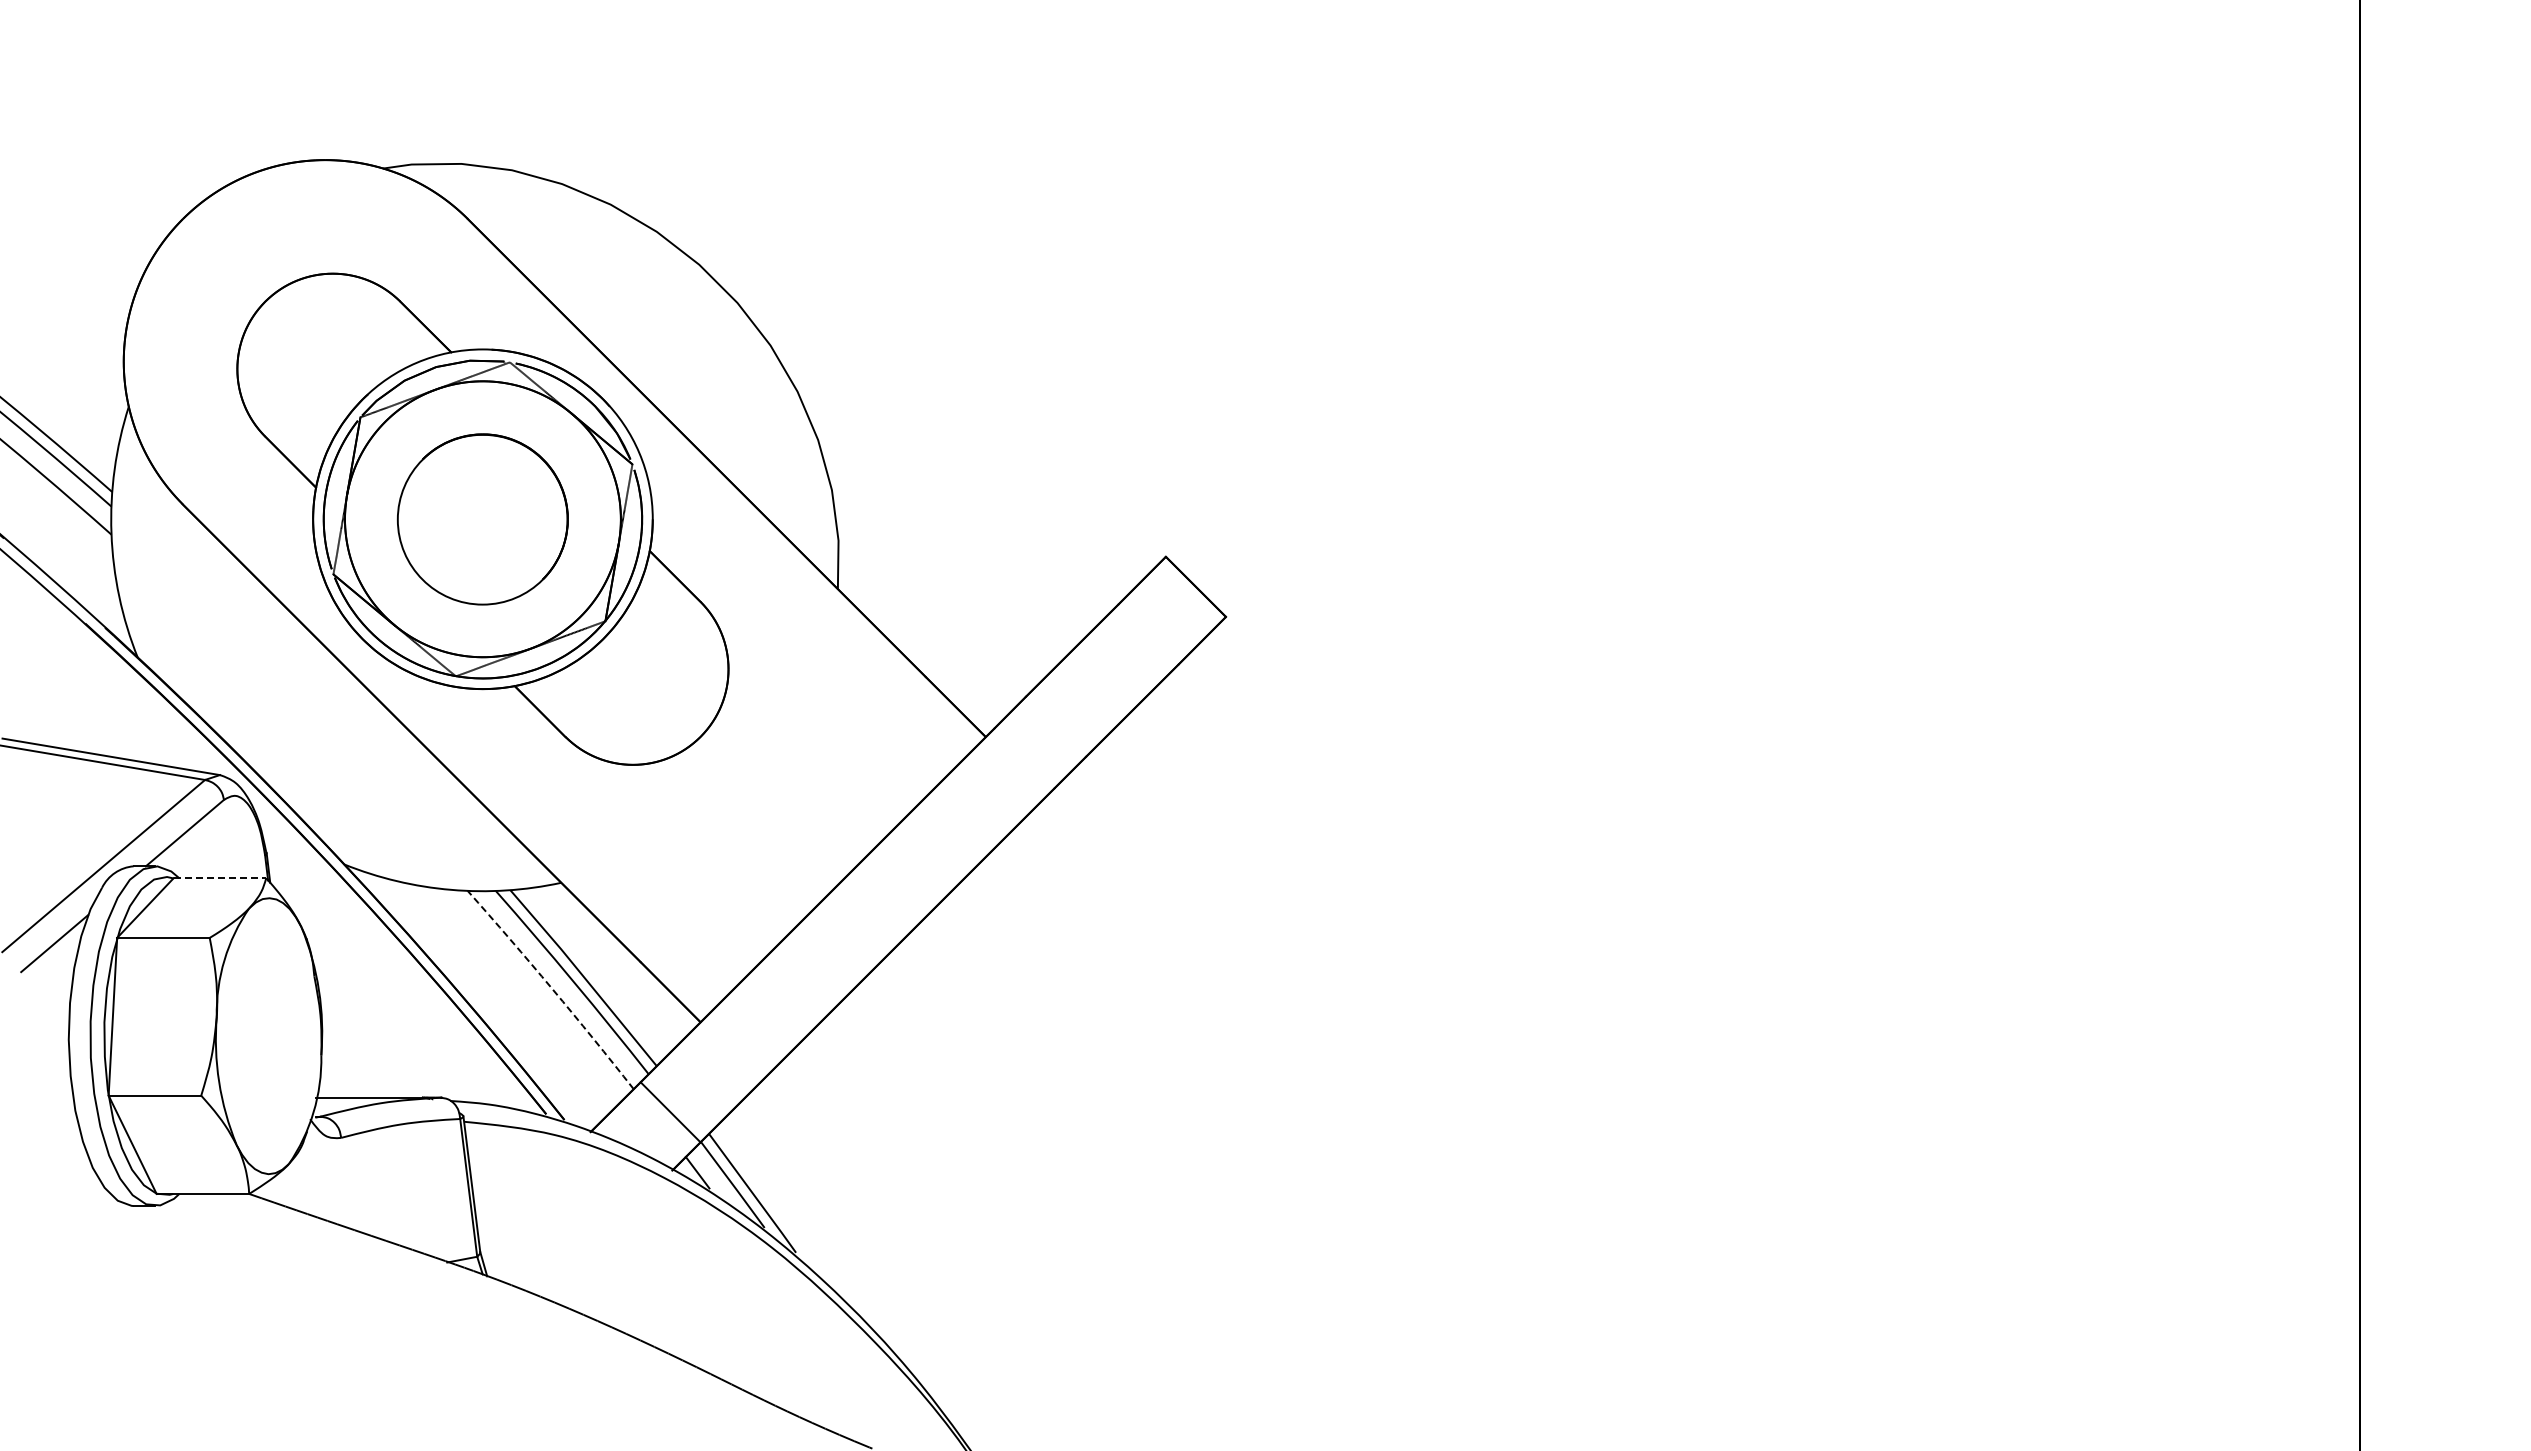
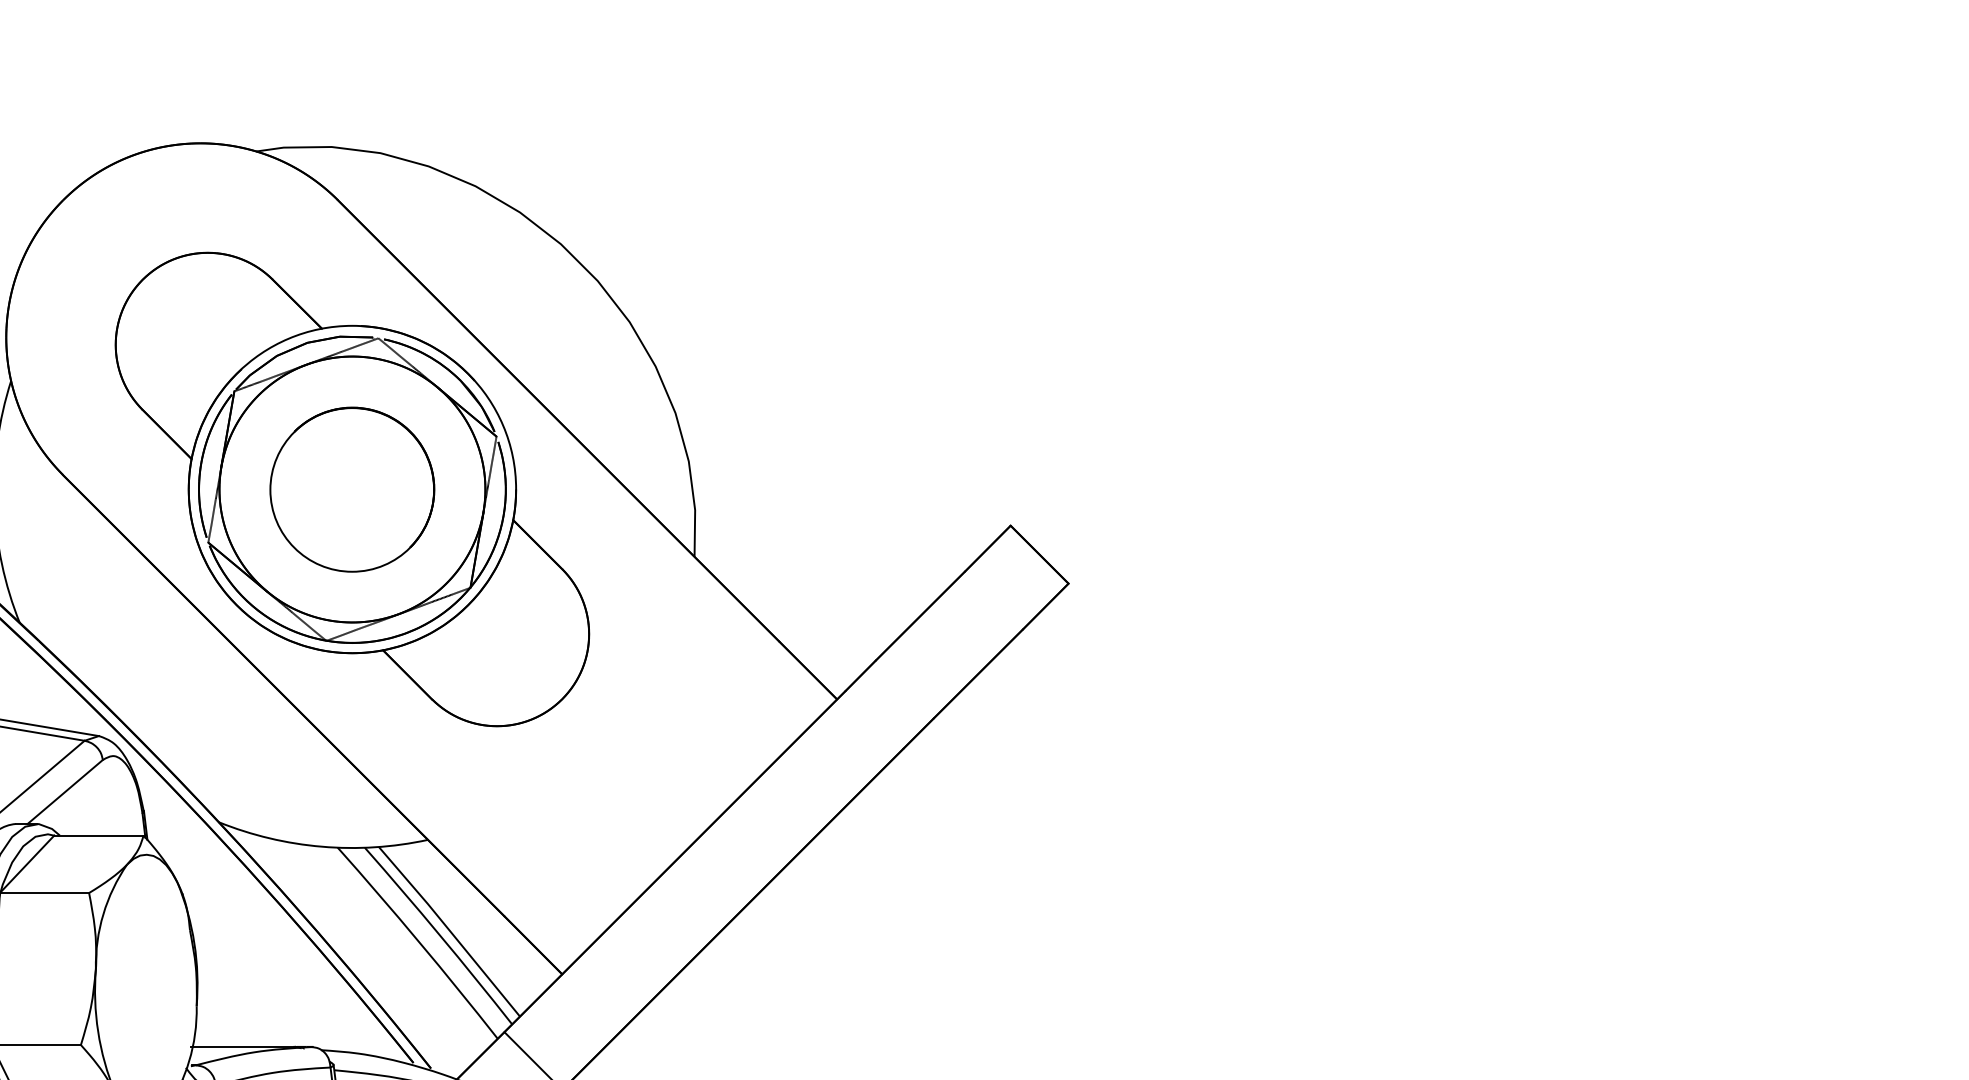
line: (220, 878) -> (99, 835), dashed -> solid
arc: (552, 988) -> (419, 941), dashed -> solid

